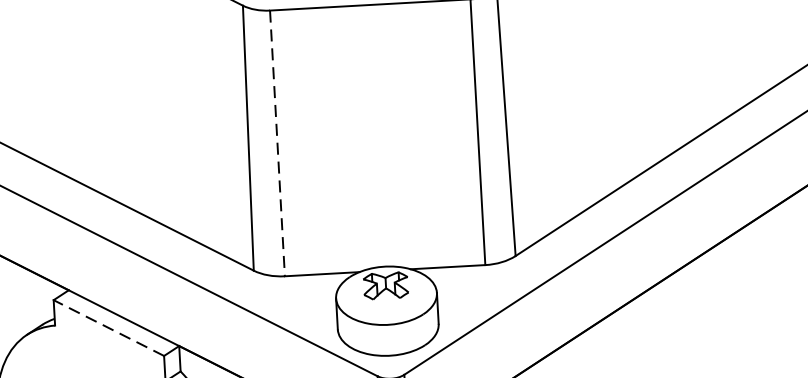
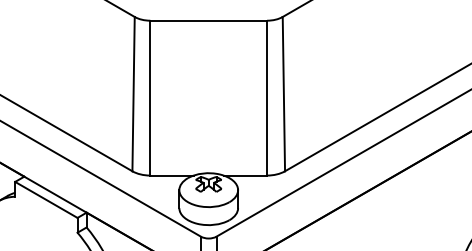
line: (277, 144) -> (150, 98), dashed -> solid
line: (109, 327) -> (46, 199), dashed -> solid

